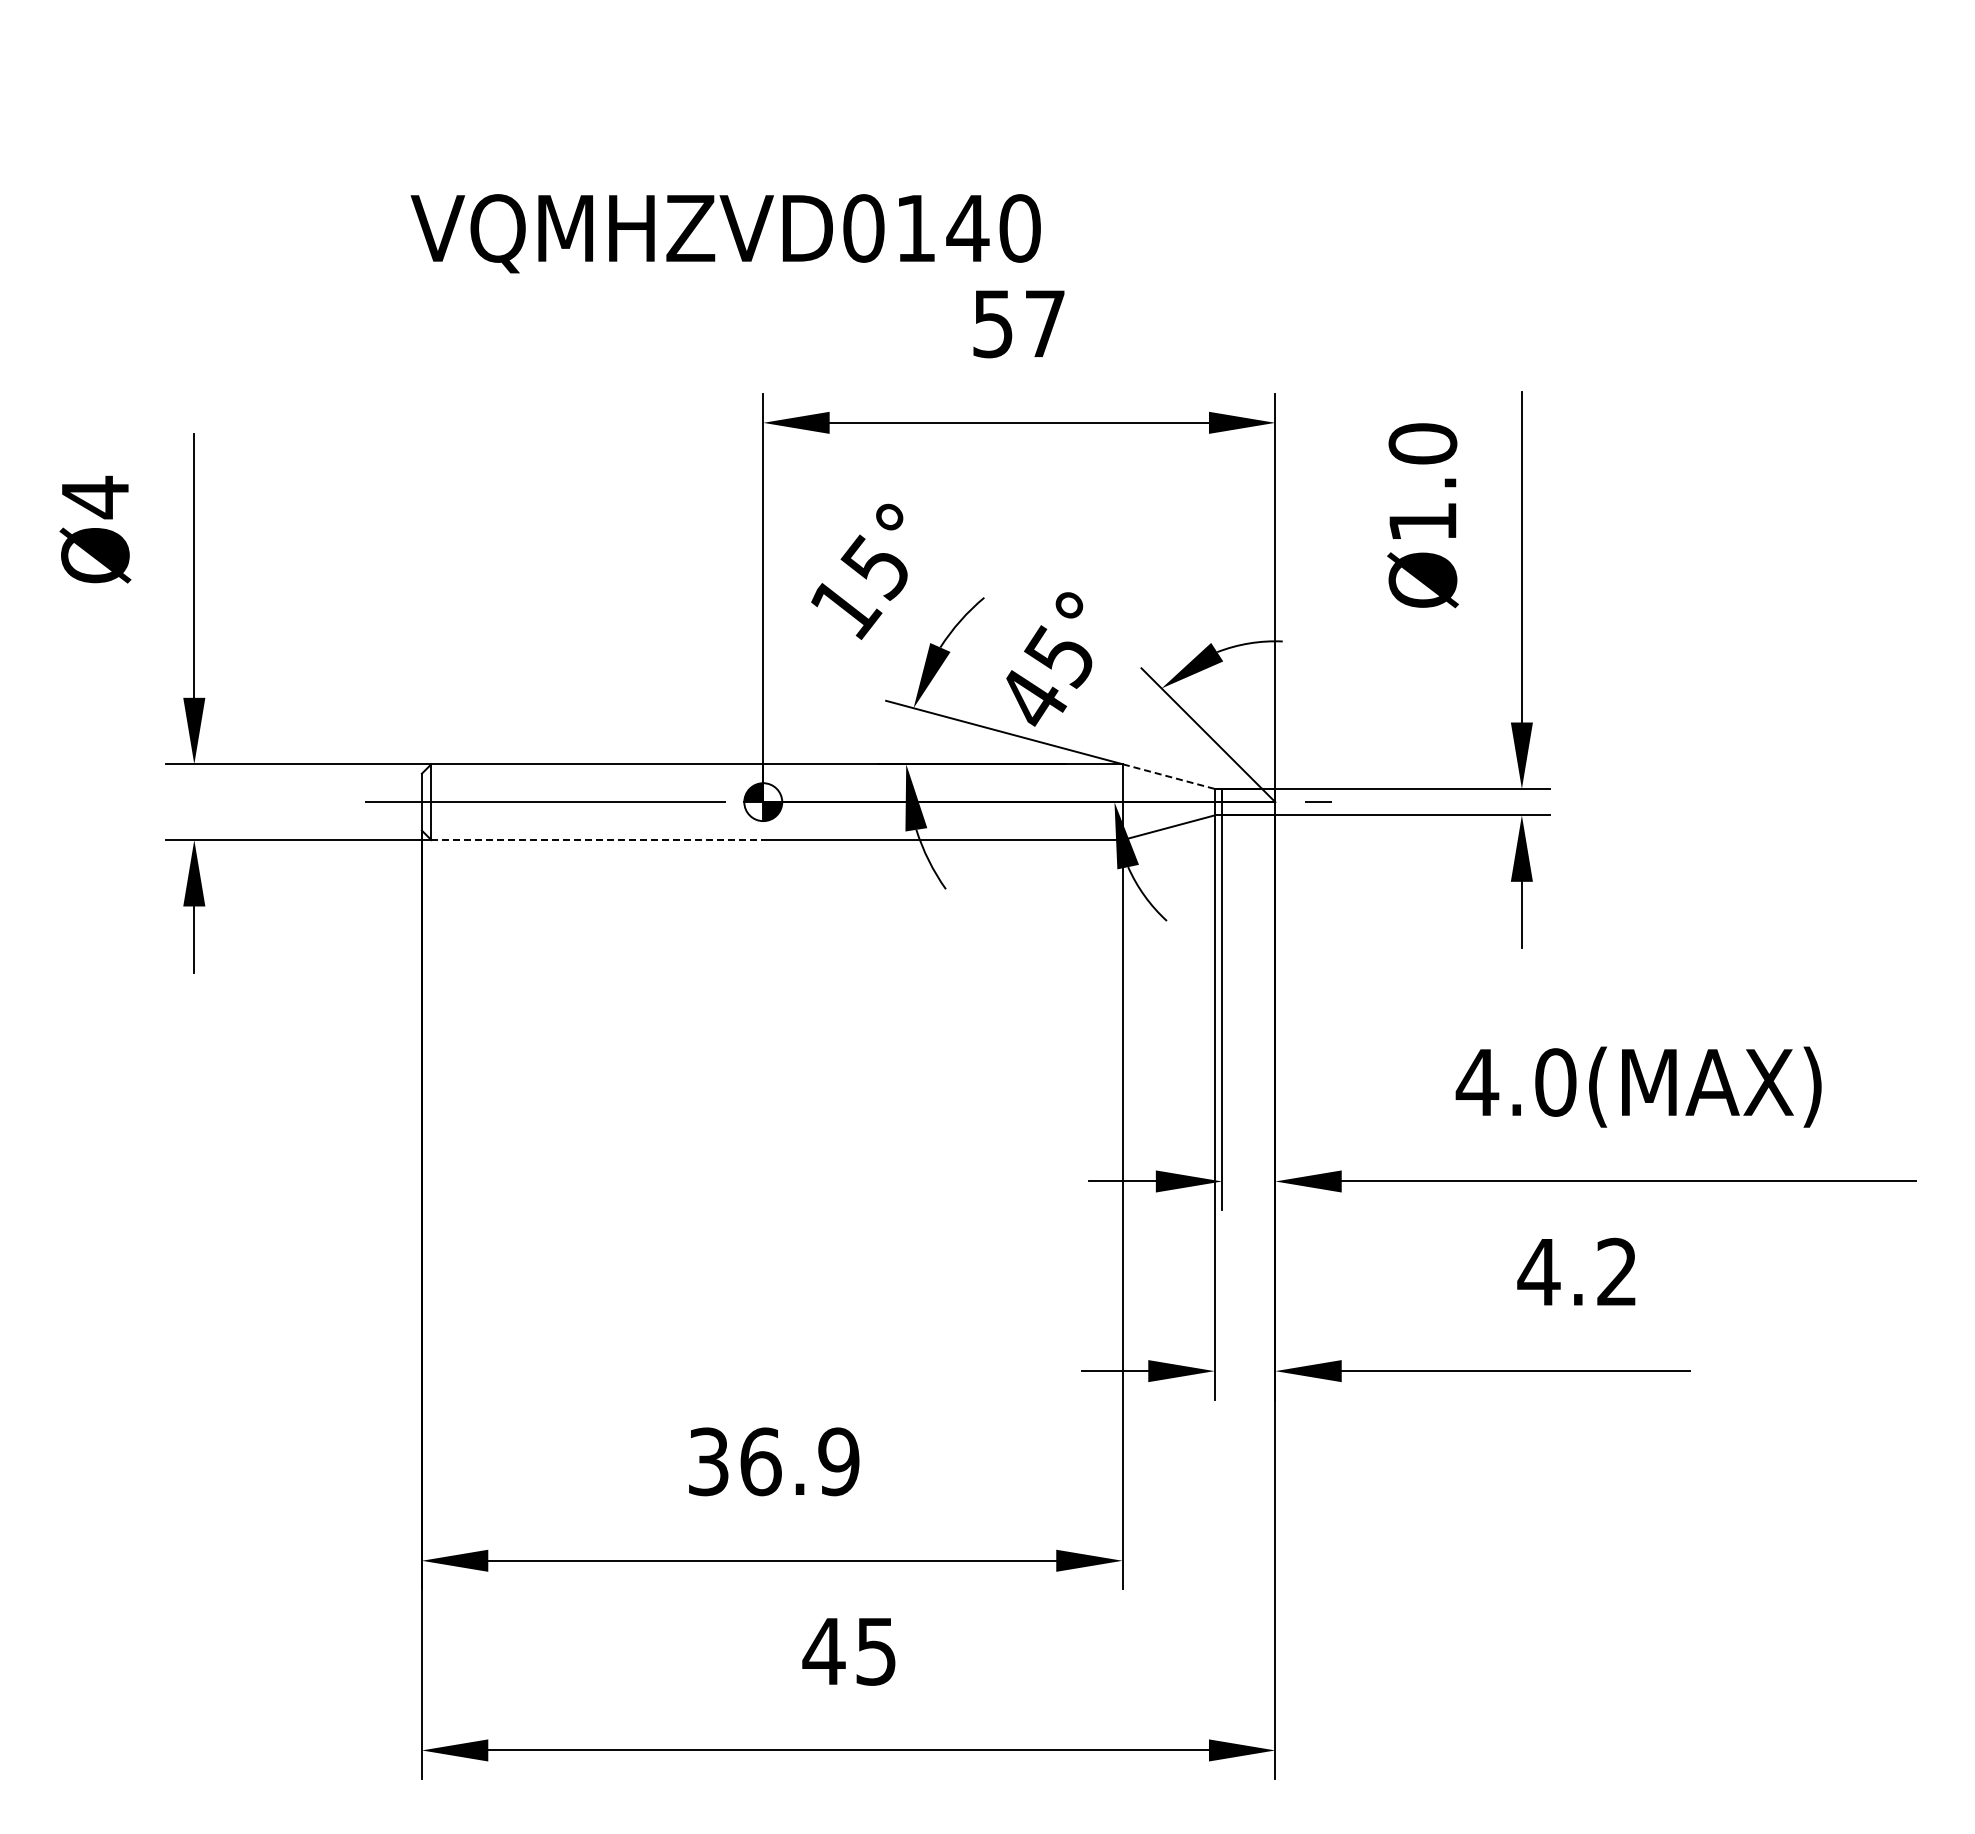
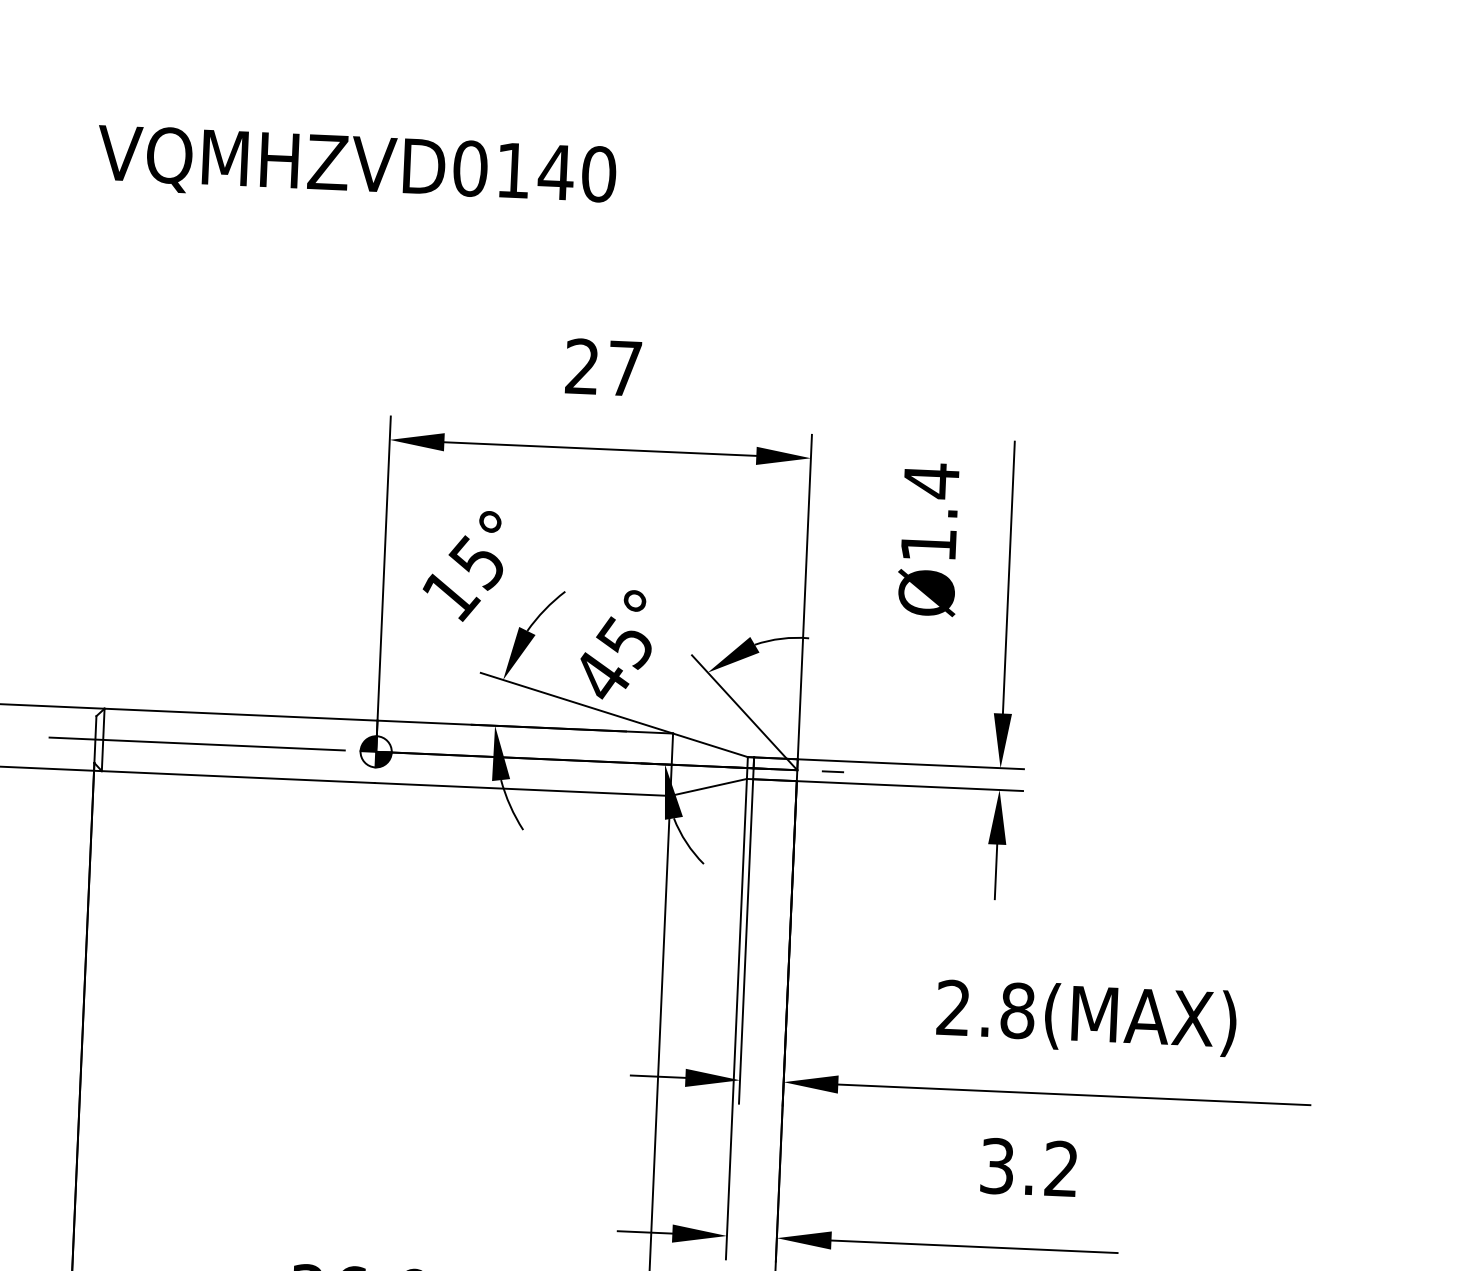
text: (725, 233) -> (356, 167), moved
text: (992, 323) -> (581, 366), 57 -> 27
text: (1422, 443) -> (931, 480), Ø1.0 -> Ø1.4
line: (1168, 776) -> (710, 745), dashed -> solid
line: (597, 840) -> (238, 777), dashed -> solid
text: (1515, 1082) -> (984, 1009), 4.0(MAX) -> 2.8(MAX)
text: (1538, 1271) -> (996, 1165), 4.2 -> 3.2

